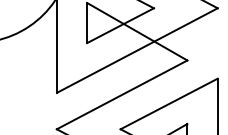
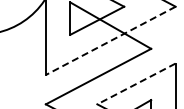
line: (136, 51) -> (110, 41), solid -> dashed
line: (169, 104) -> (136, 84), solid -> dashed

